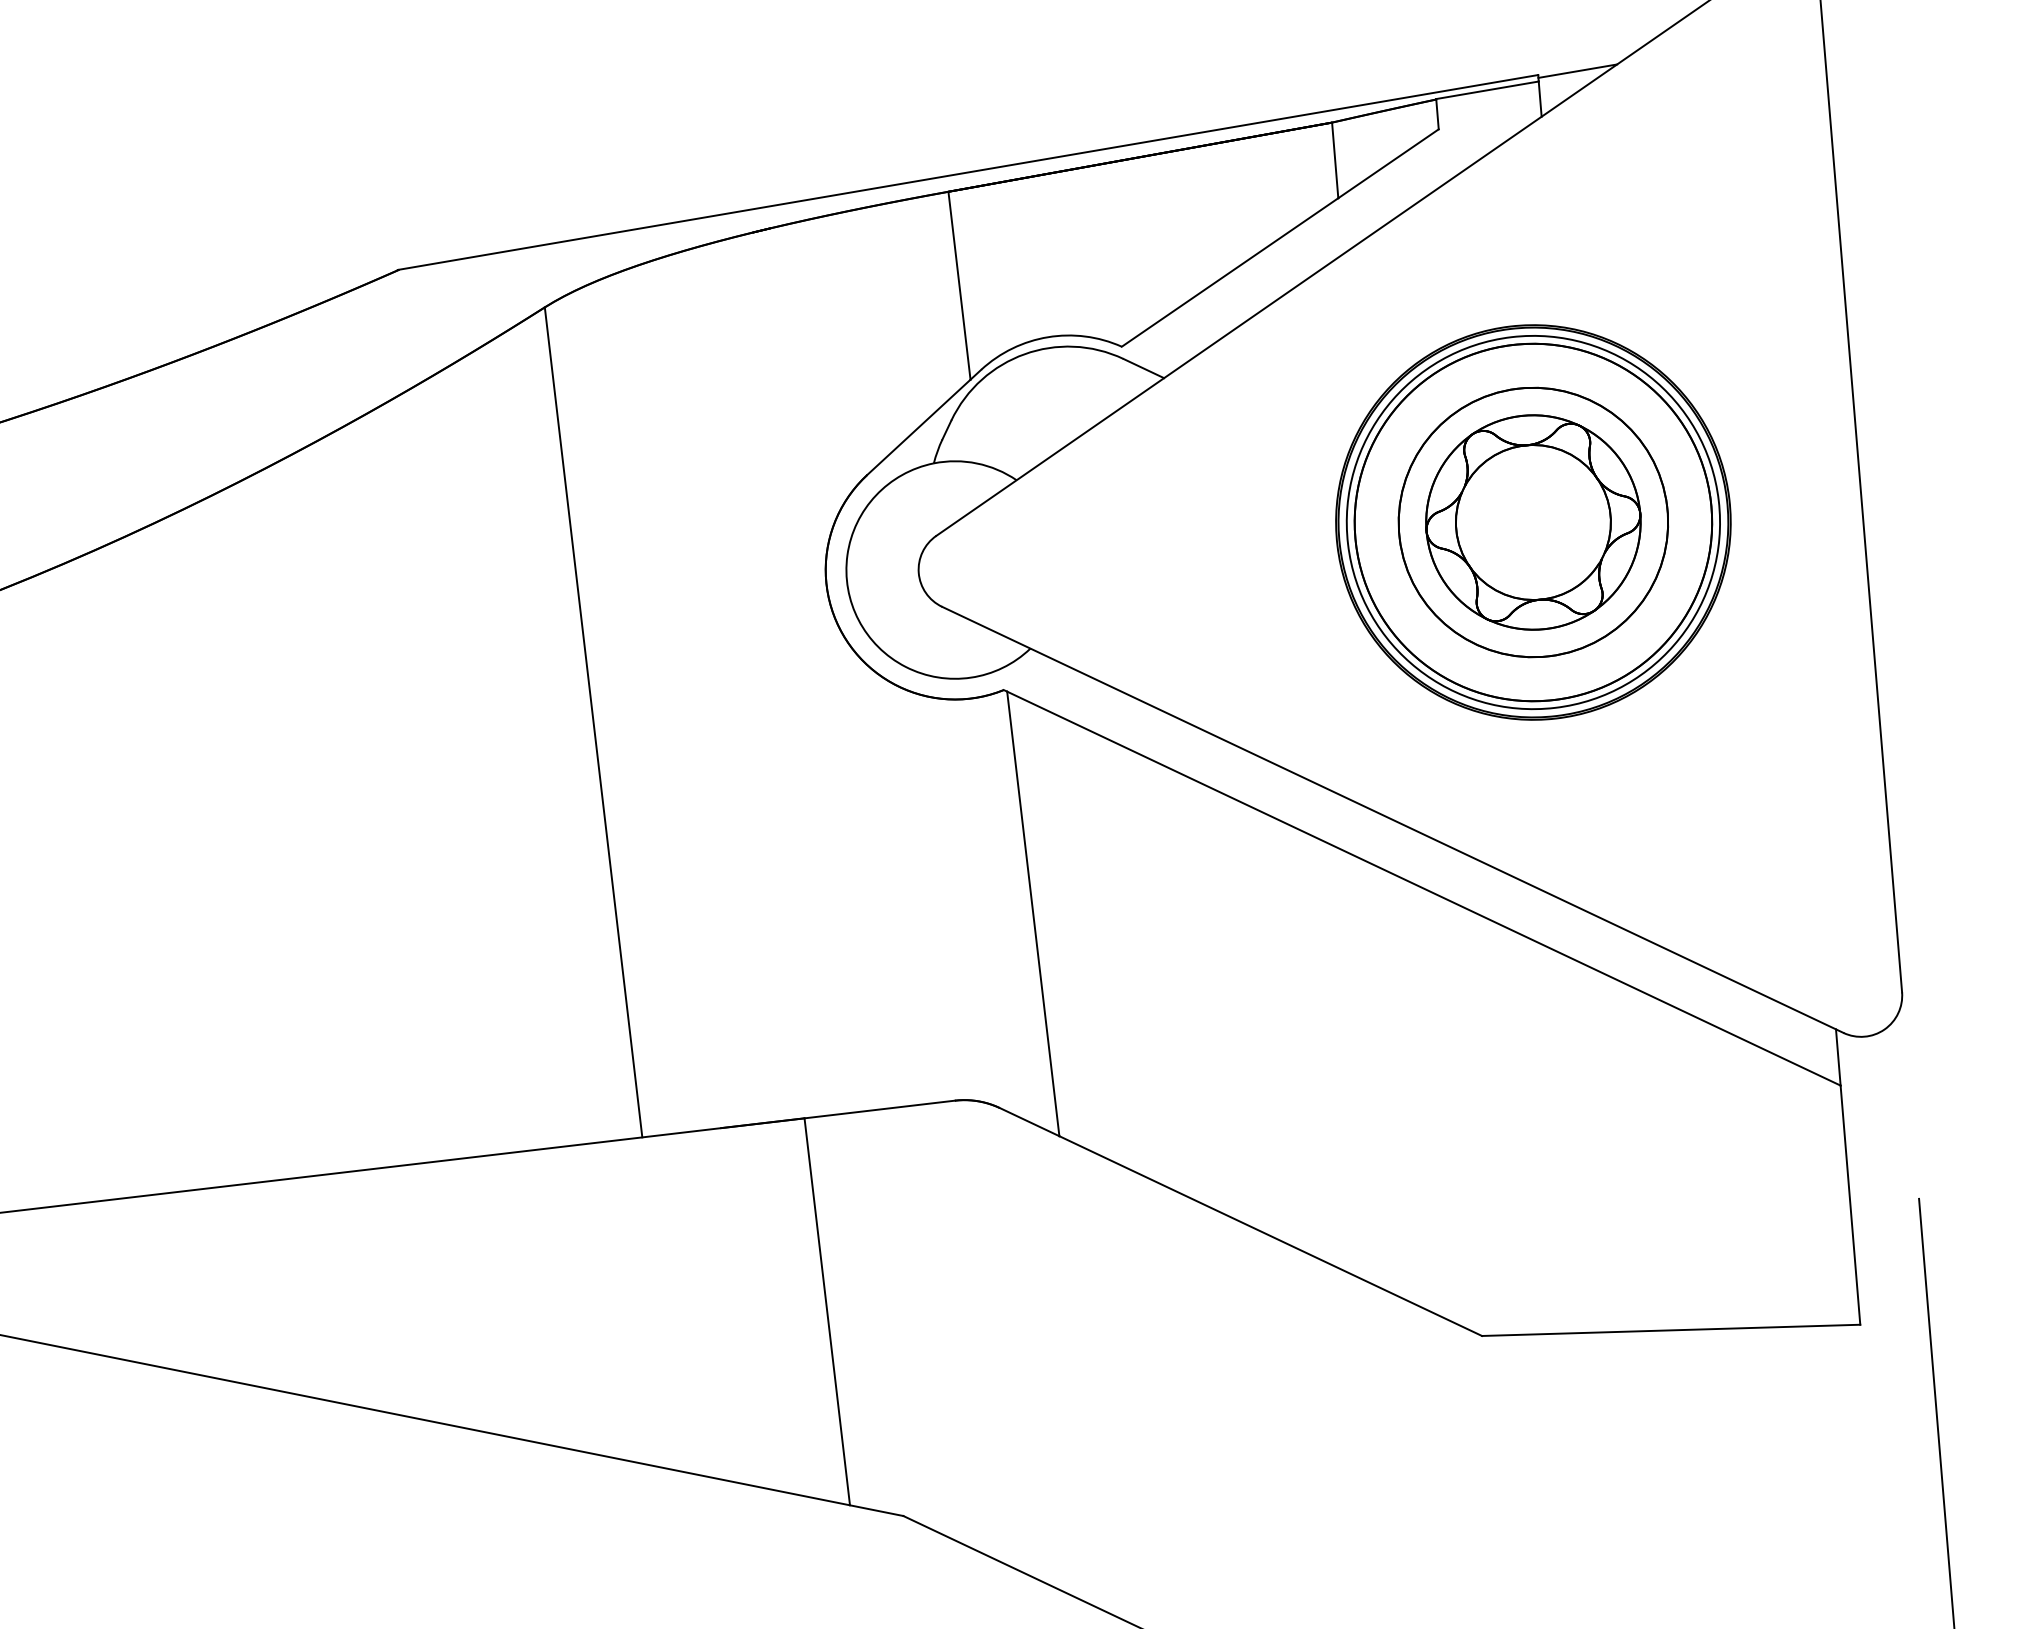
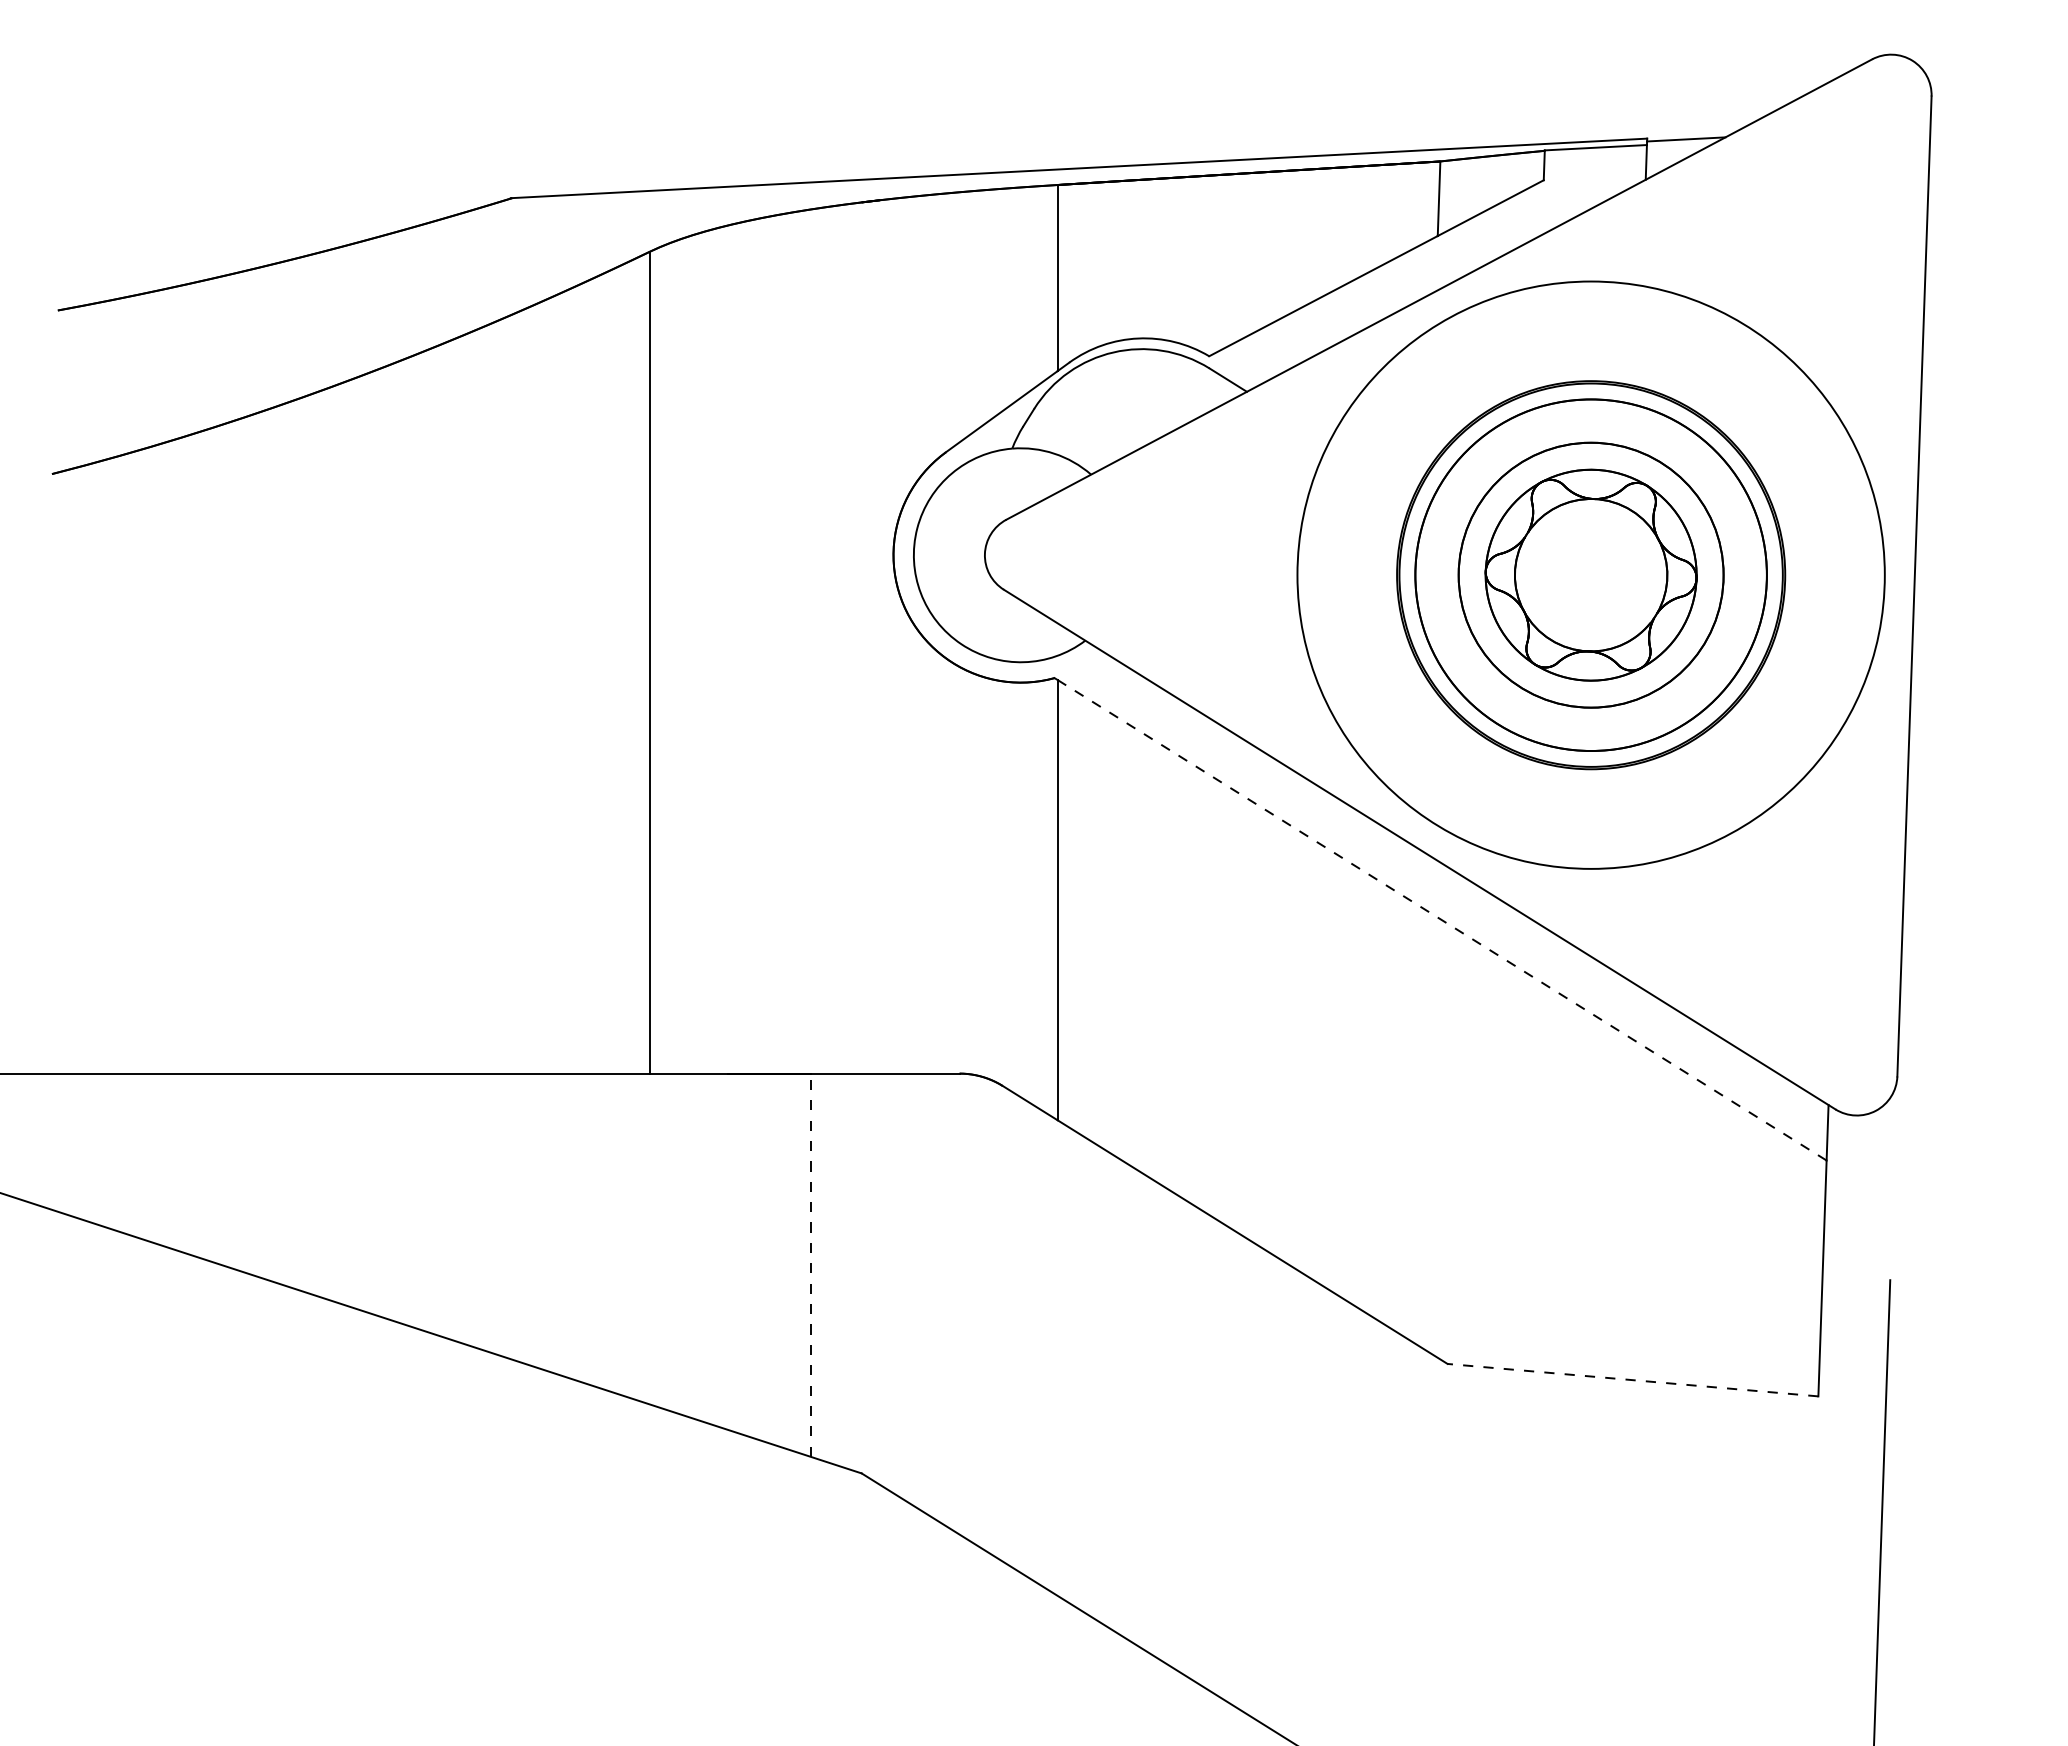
circle: (1532, 521) -> (1590, 574), size x1.6
line: (1423, 888) -> (1441, 920), solid -> dashed
line: (827, 1312) -> (810, 1265), solid -> dashed
line: (1670, 1330) -> (1632, 1380), solid -> dashed

